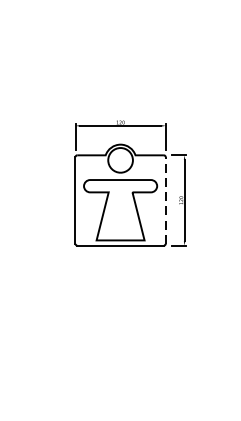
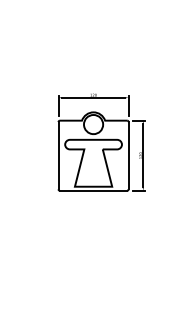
line: (165, 200) -> (128, 155), dashed -> solid

